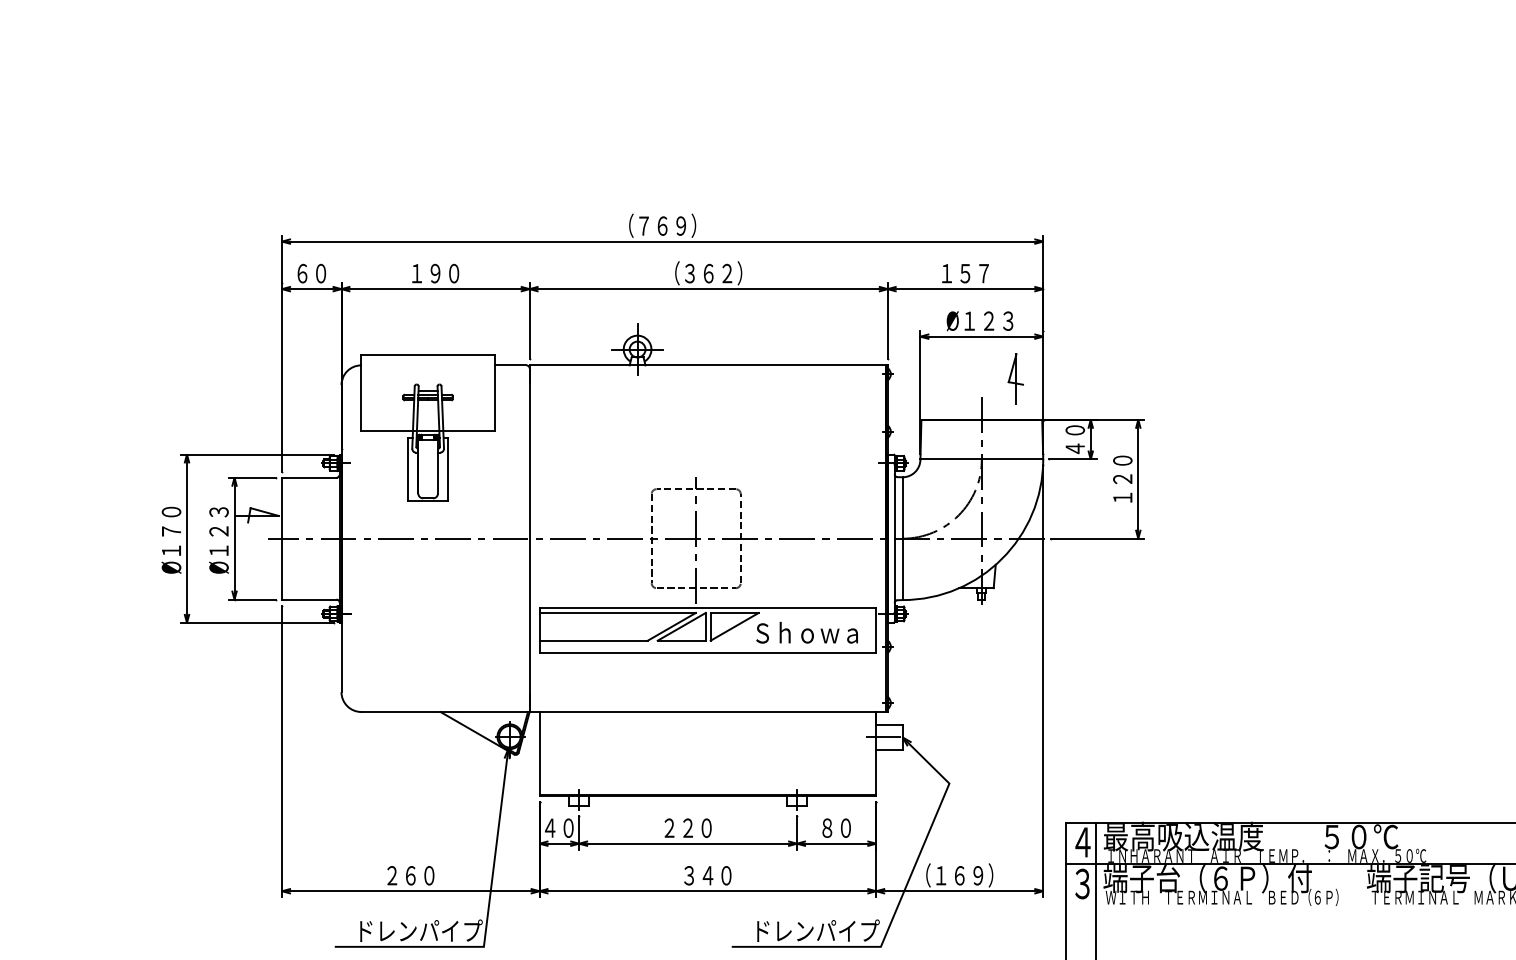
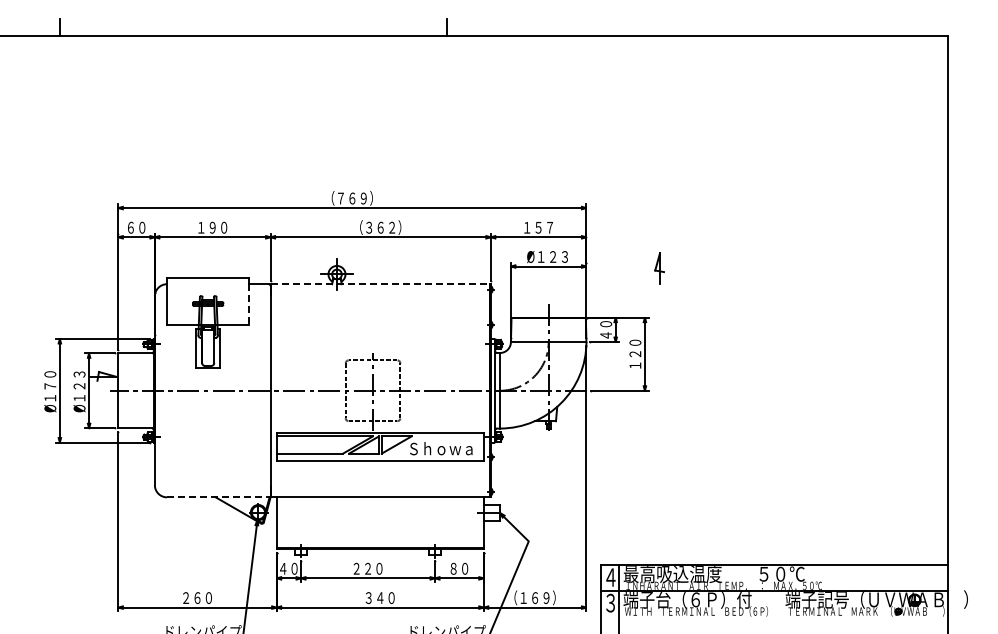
line: (708, 365) -> (380, 284), solid -> dashed
part: (1015, 378) -> (659, 268), moved
line: (495, 398) -> (249, 304), solid -> dashed
line: (444, 712) -> (218, 497), solid -> dashed

